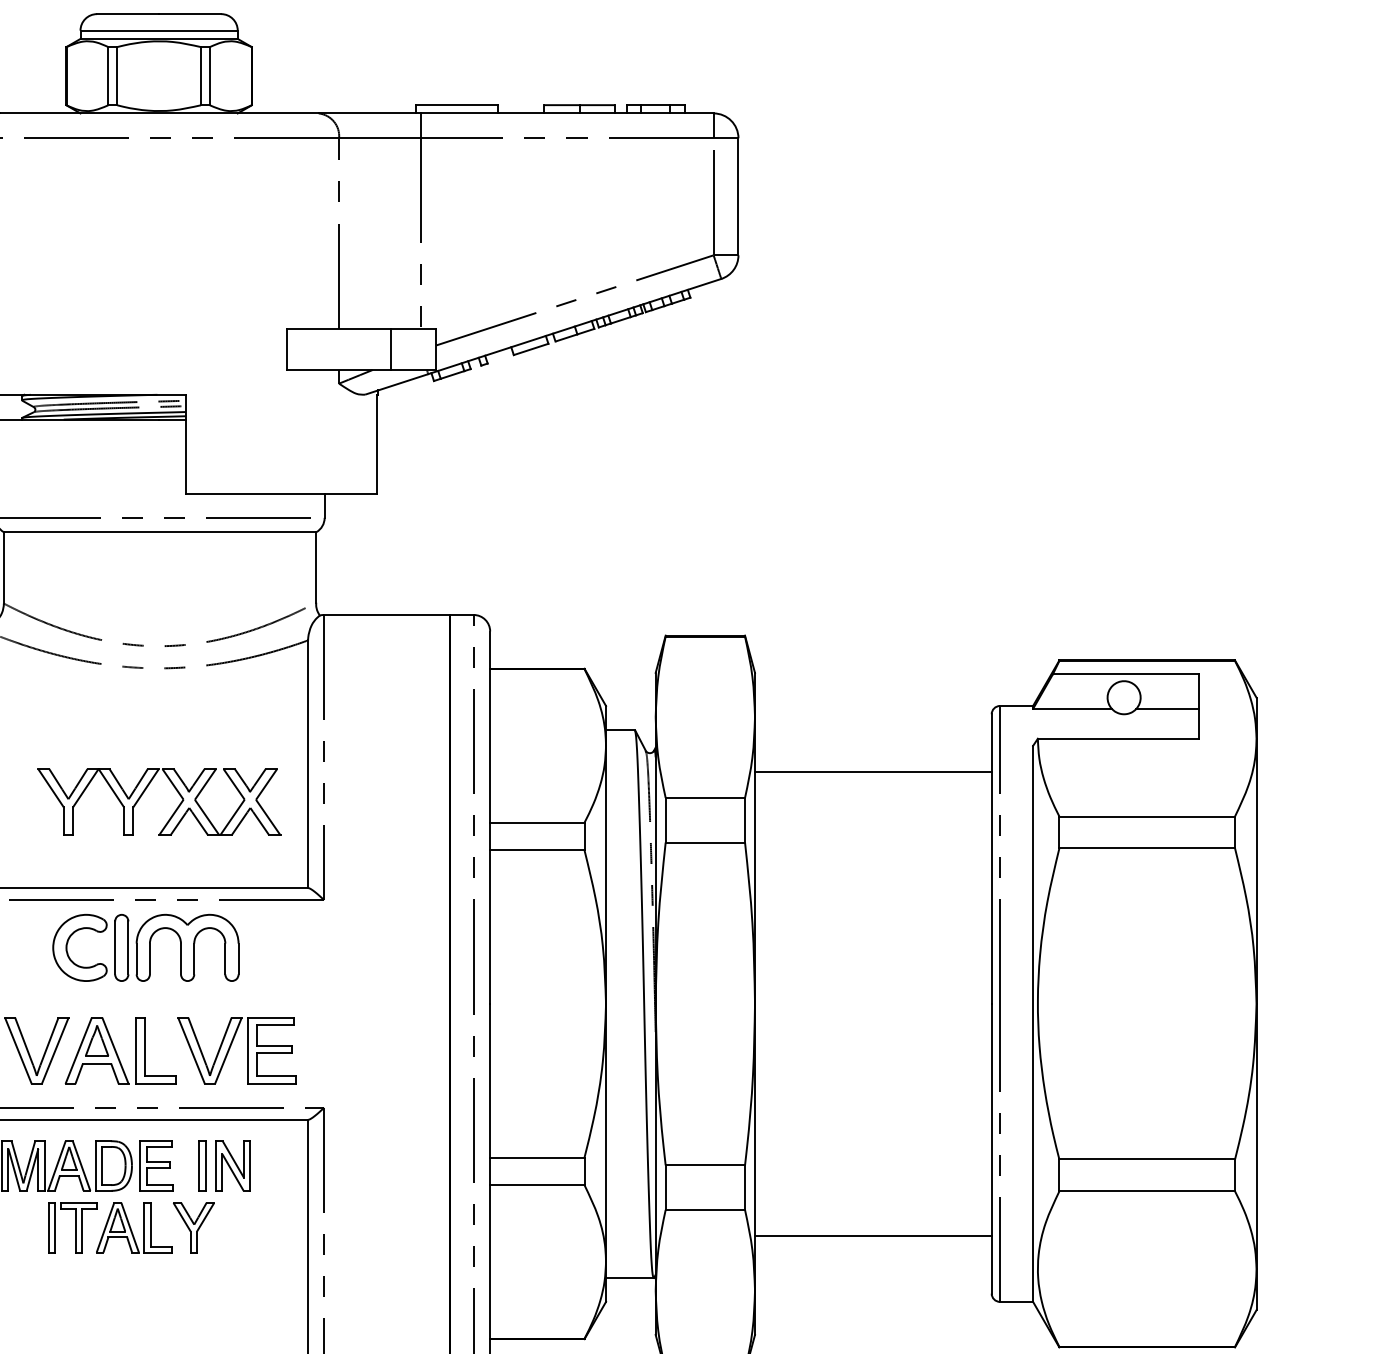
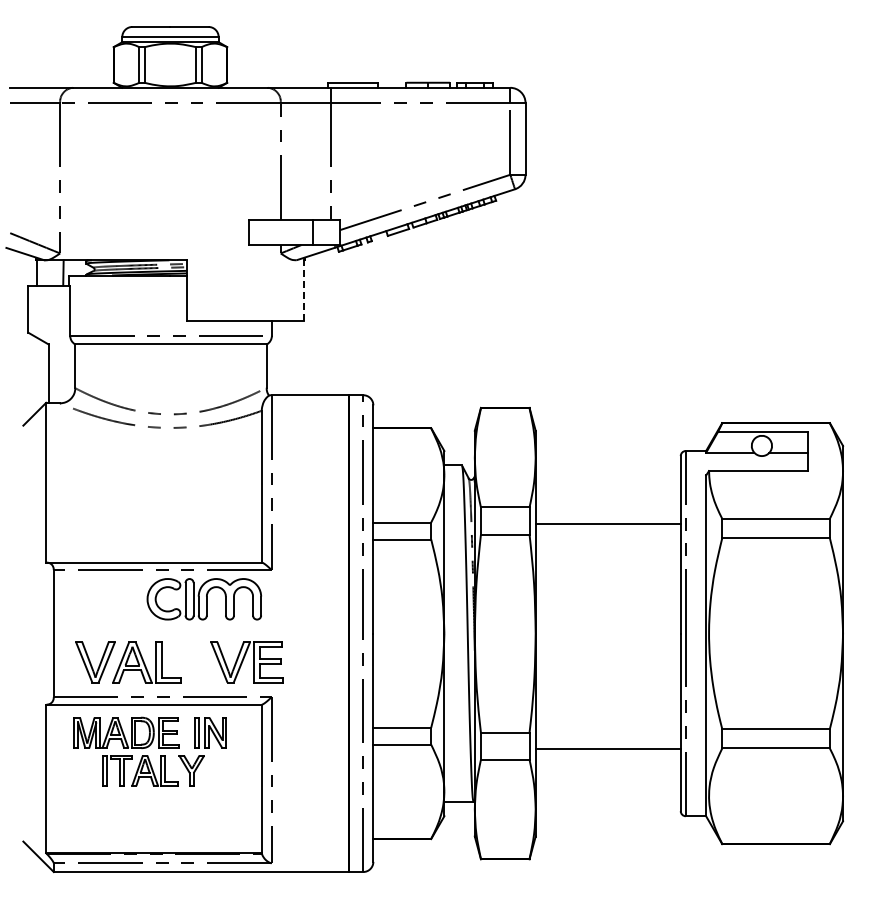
line: (376, 444) -> (303, 290), solid -> dashed
line: (872, 772) -> (607, 523), moved
part: (146, 791) -> (162, 503), removed
part: (144, 948) -> (203, 599), moved
part: (235, 1051) -> (246, 662), moved
line: (872, 1235) -> (607, 748), moved

